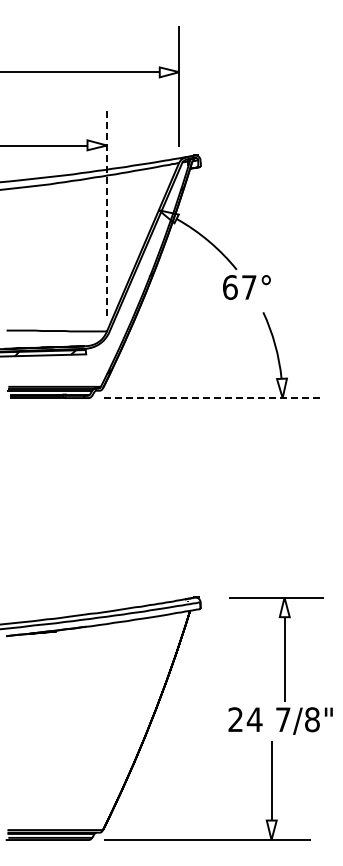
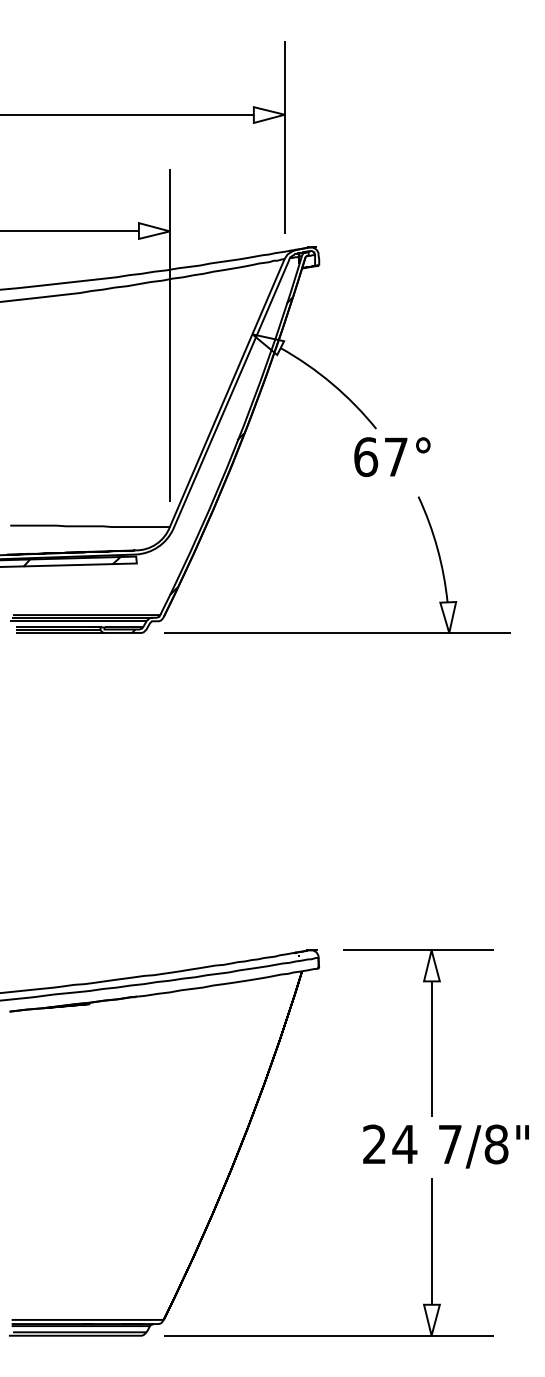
line: (106, 211) -> (169, 336), dashed -> solid
line: (213, 398) -> (339, 633), dashed -> solid
part: (284, 649) -> (431, 1032), moved

